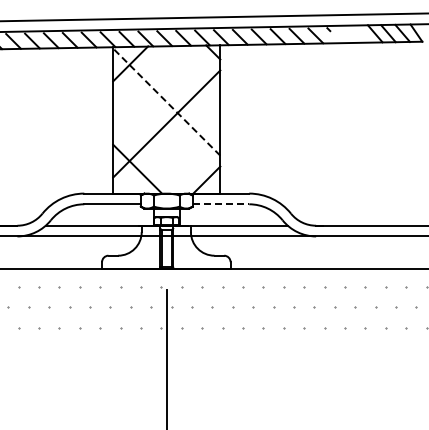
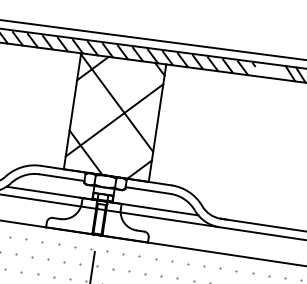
line: (166, 102) -> (116, 103), dashed -> solid
line: (221, 204) -> (148, 190), dashed -> solid

